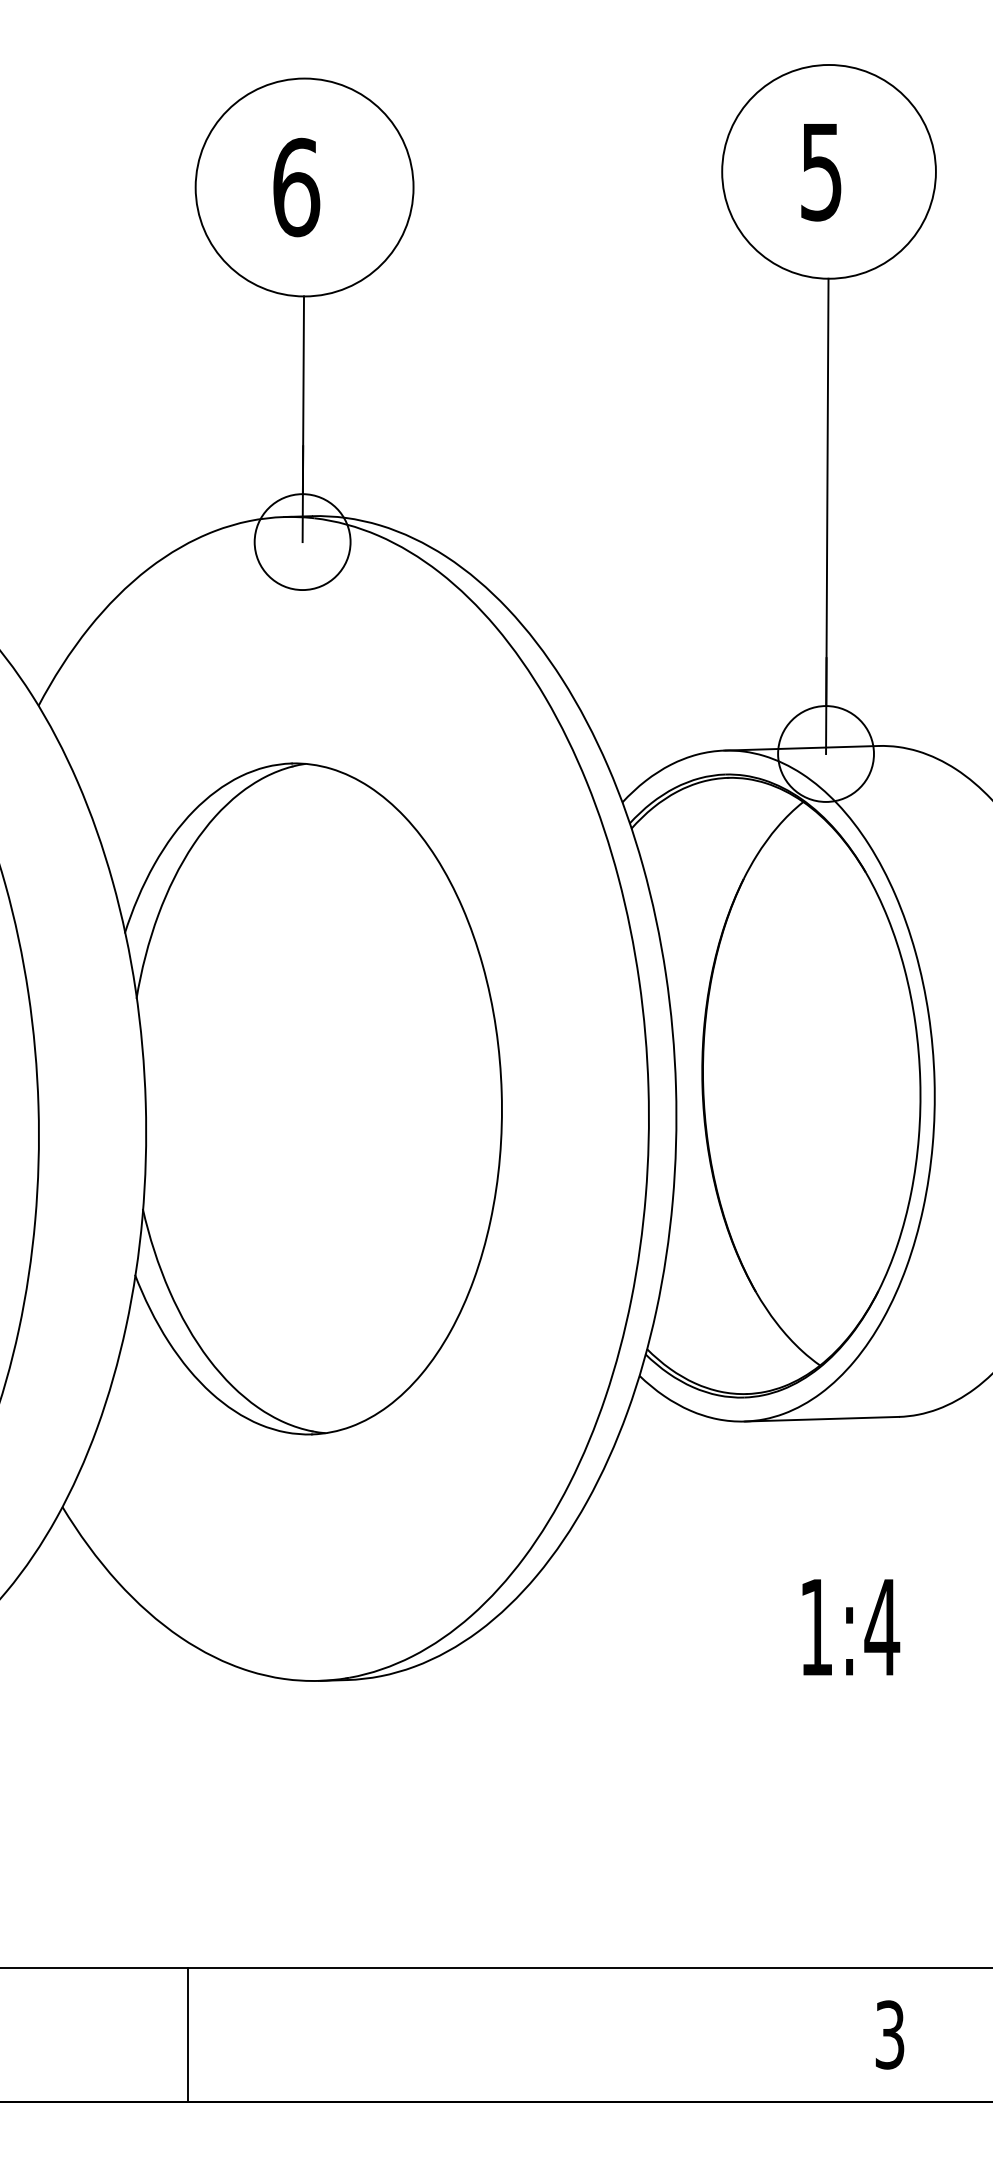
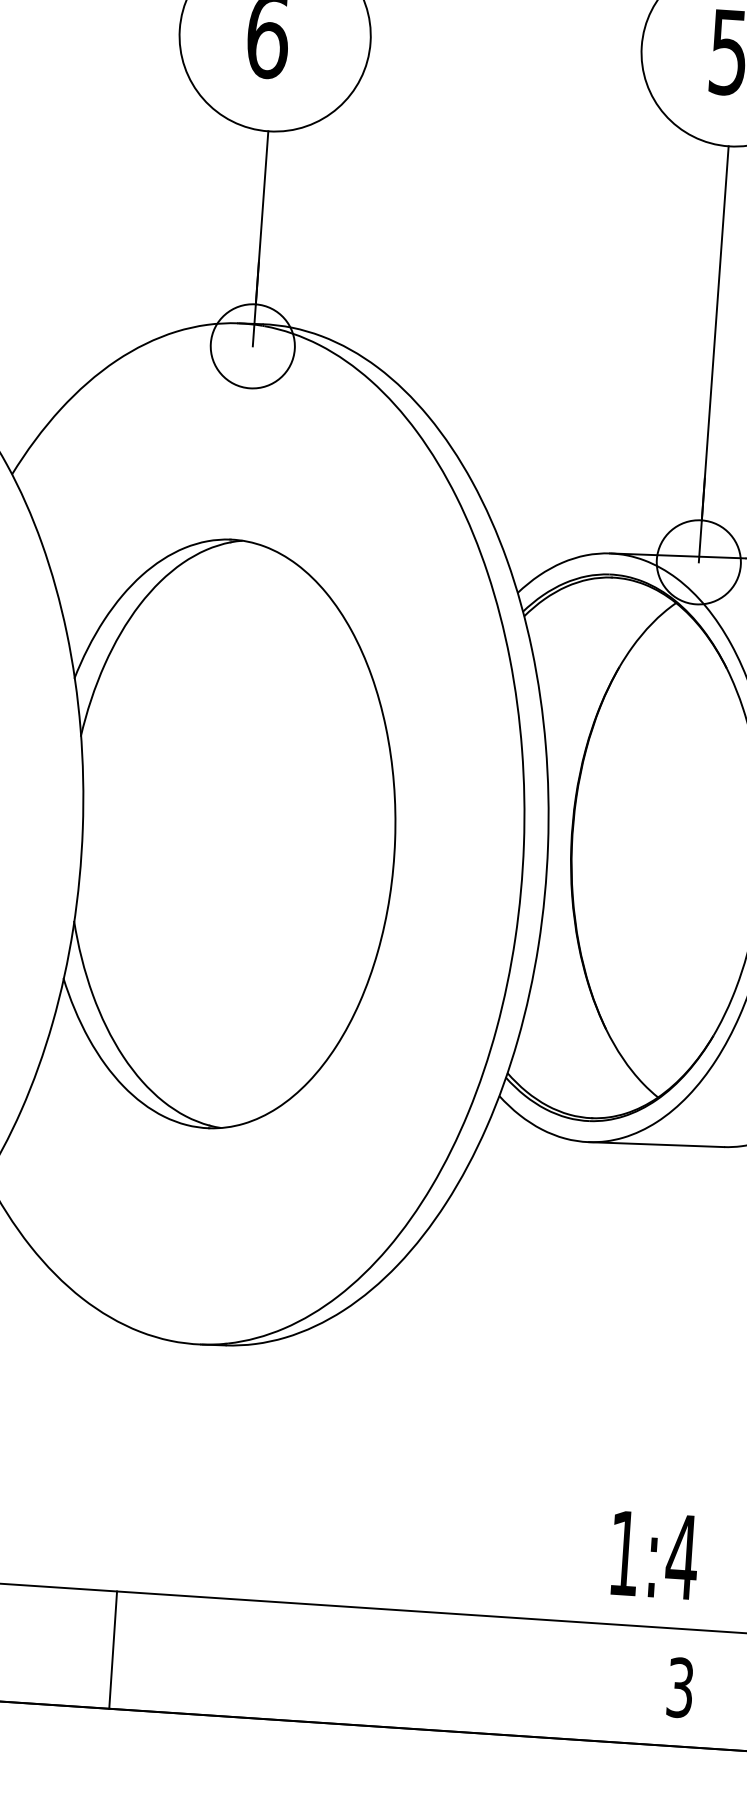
text: (851, 1627) -> (655, 1555), moved
line: (188, 2034) -> (113, 1649), moved

